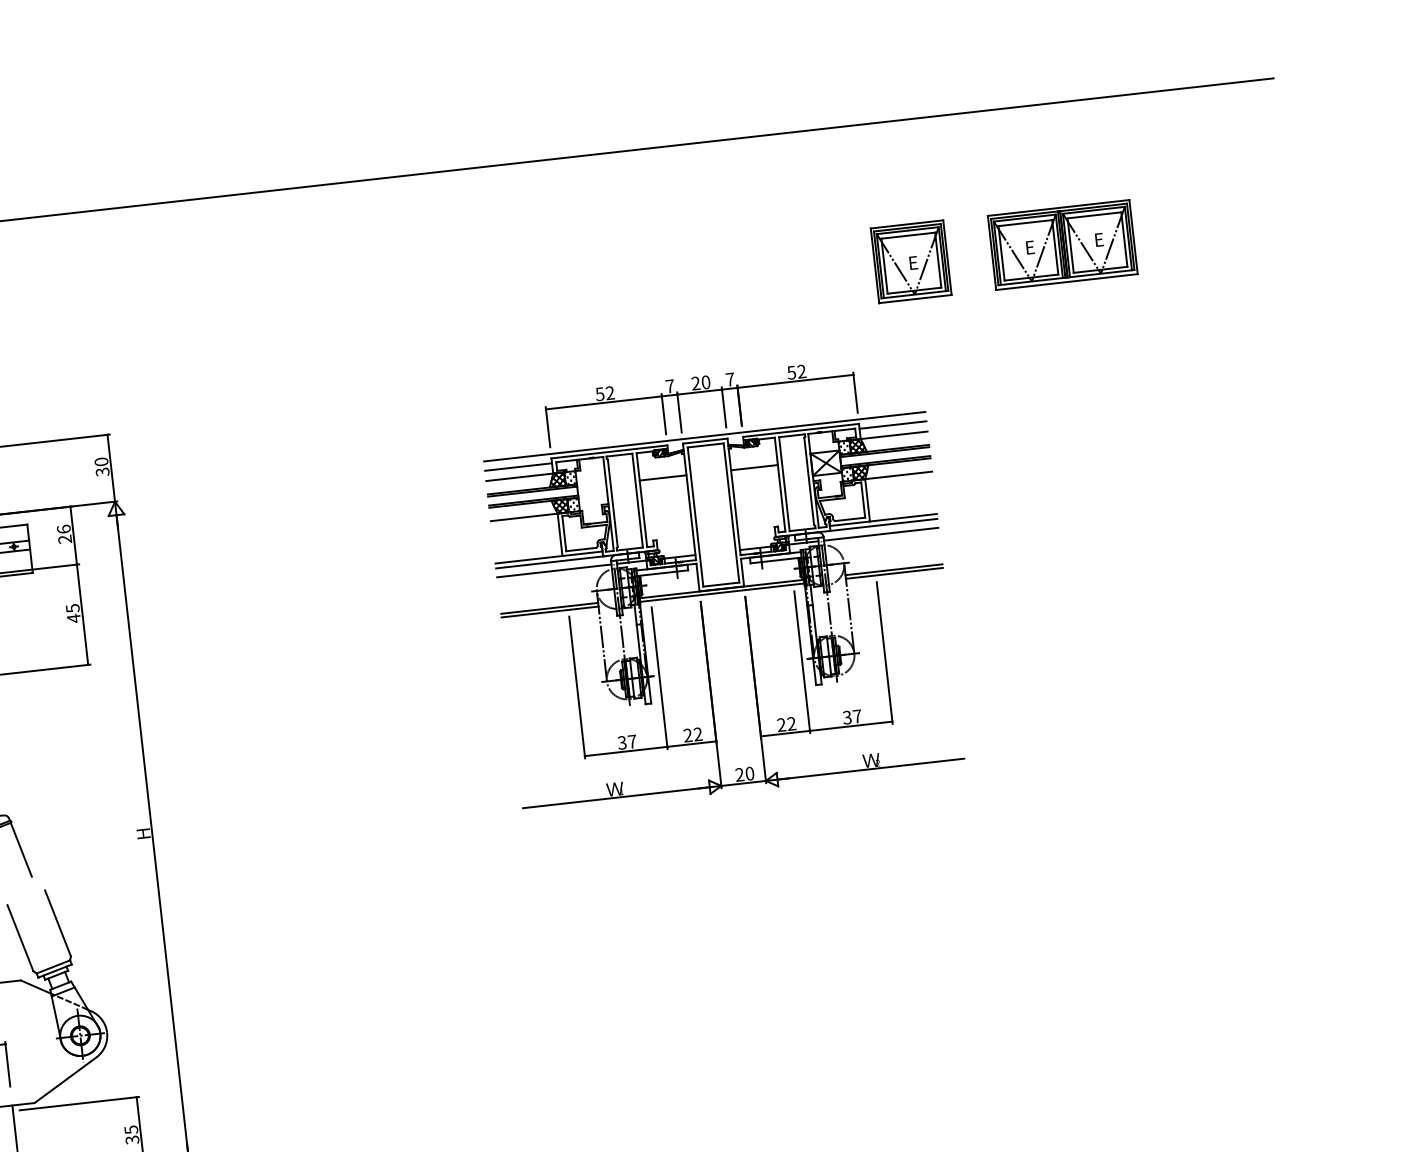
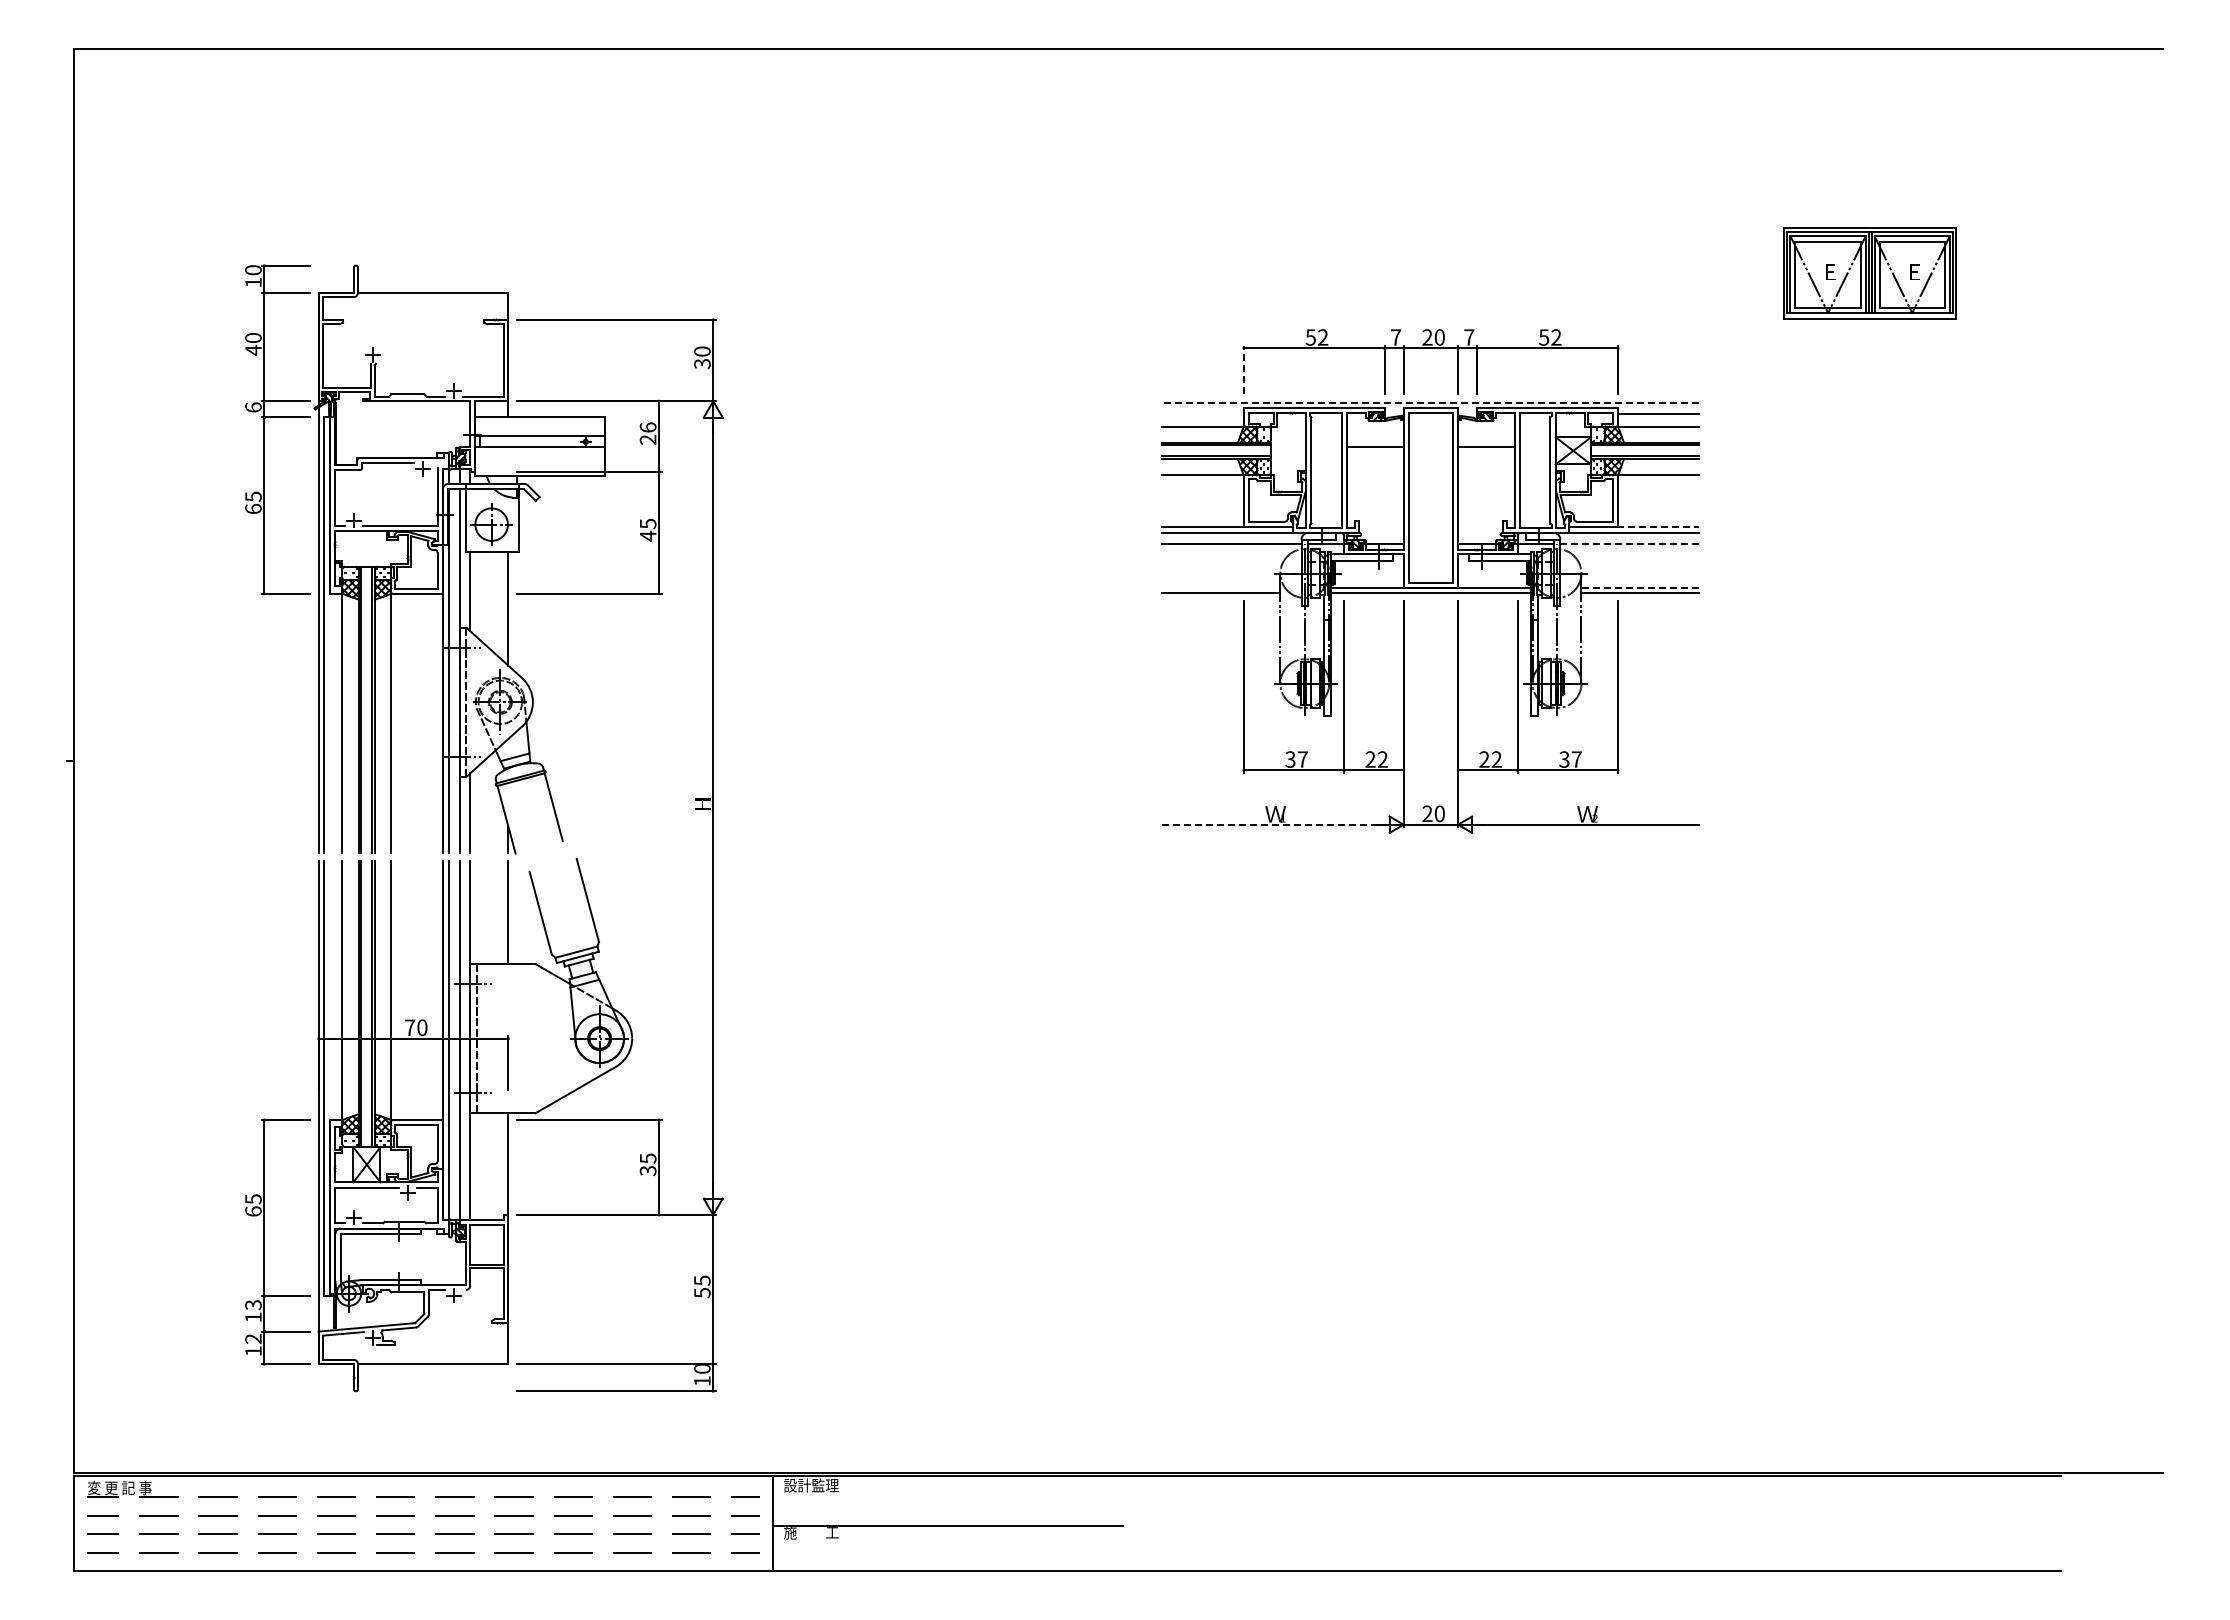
part: (1062, 245) -> (1869, 273), moved
part: (911, 262) -> (1702, 220), removed
line: (547, 426) -> (1243, 369), solid -> dashed
line: (704, 436) -> (1430, 402), solid -> dashed
line: (518, 467) -> (1202, 414), removed
line: (903, 517) -> (1658, 526), solid -> dashed
line: (880, 534) -> (1629, 543), solid -> dashed
line: (894, 570) -> (1640, 588), solid -> dashed
line: (549, 608) -> (1221, 588), removed
line: (615, 797) -> (1274, 824), solid -> dashed

